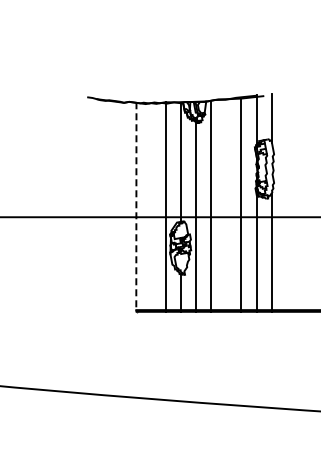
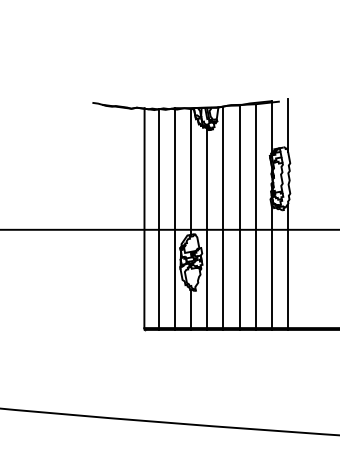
line: (226, 205) -> (239, 217), added
line: (136, 206) -> (144, 218), dashed -> solid
line: (150, 207) -> (159, 219), added

